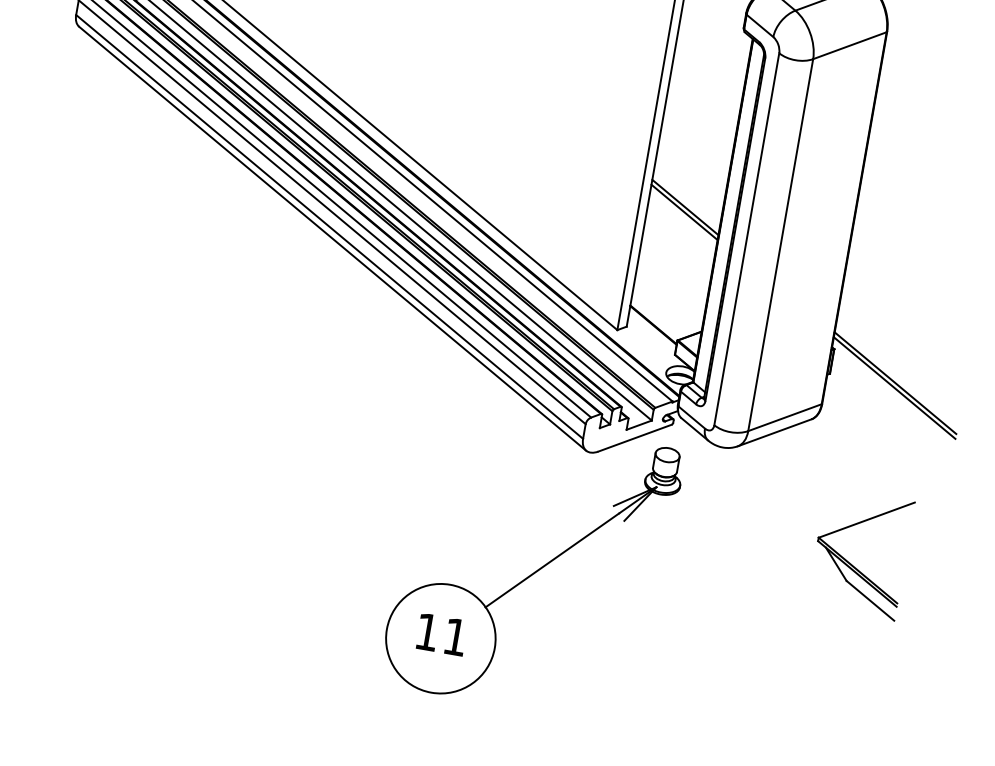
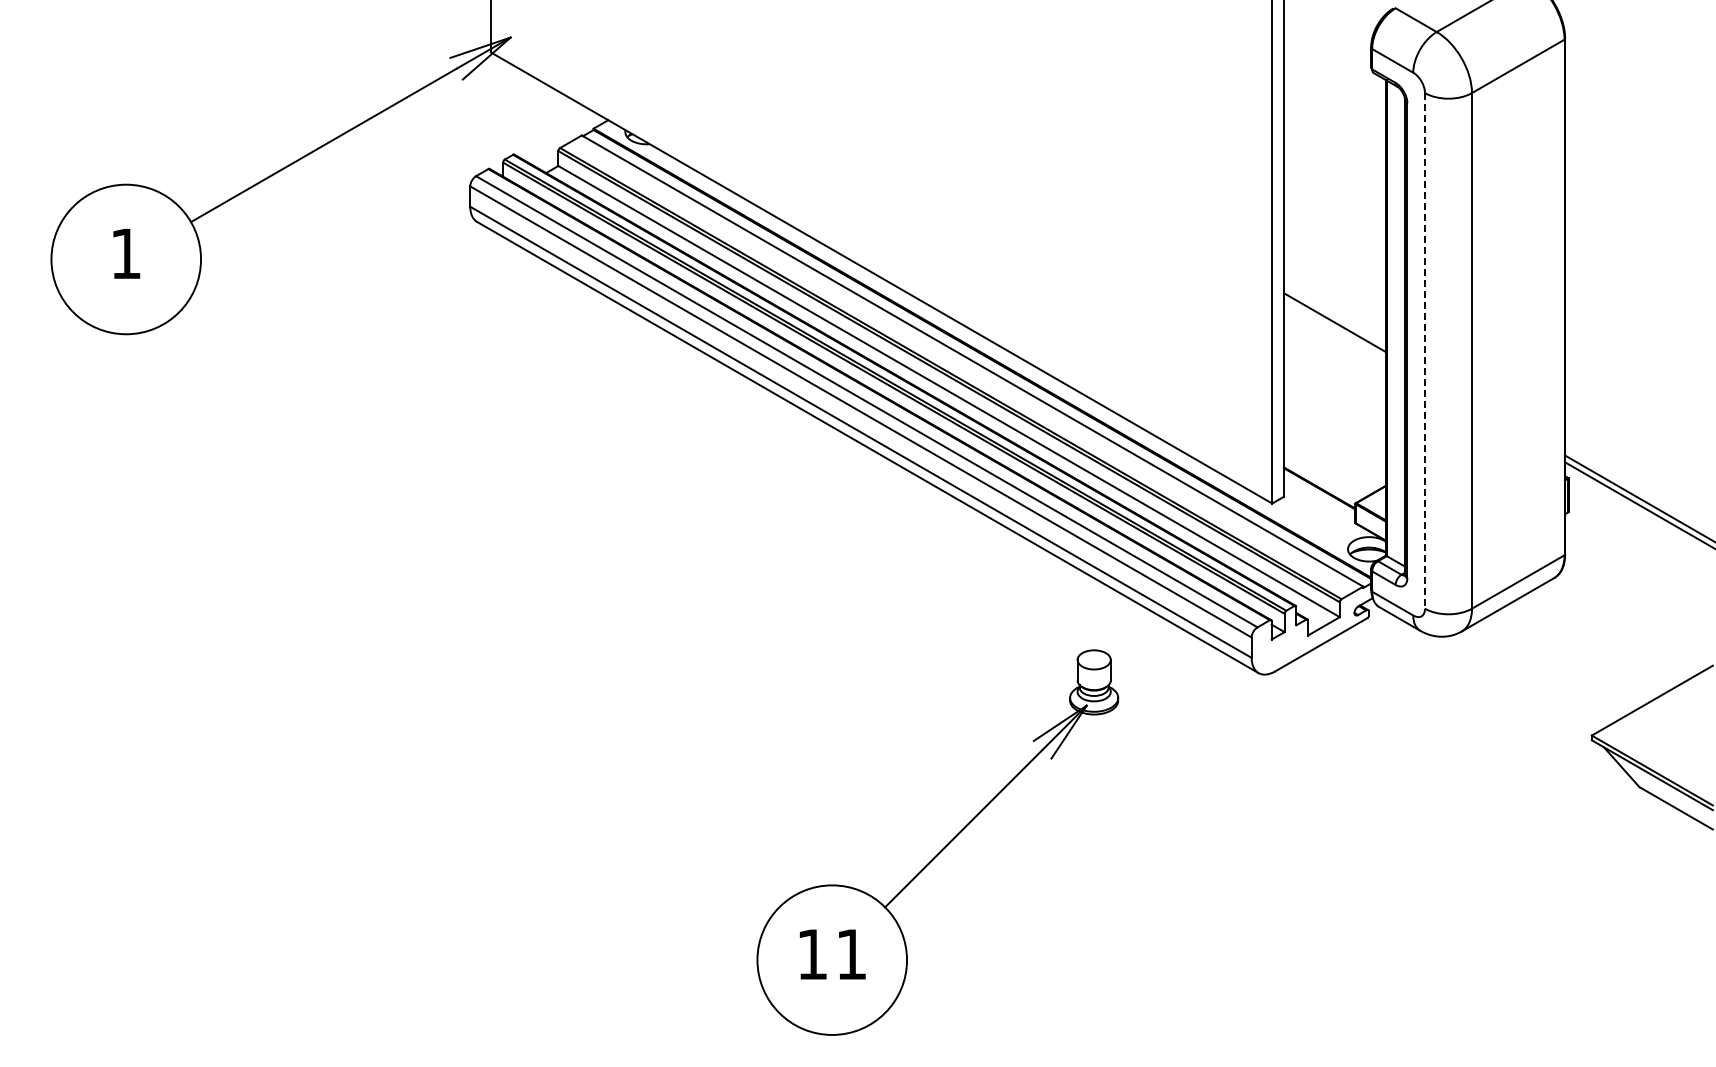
line: (684, 212) -> (1334, 329), removed
line: (747, 238) -> (1425, 350), solid -> dashed
part: (535, 571) -> (943, 847), moved

